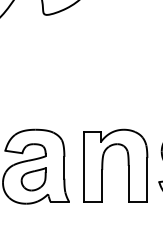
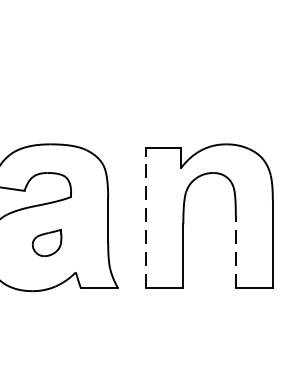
line: (83, 166) -> (146, 217), solid -> dashed
part: (33, 179) -> (46, 243), size x0.6
line: (128, 183) -> (235, 250), solid -> dashed

